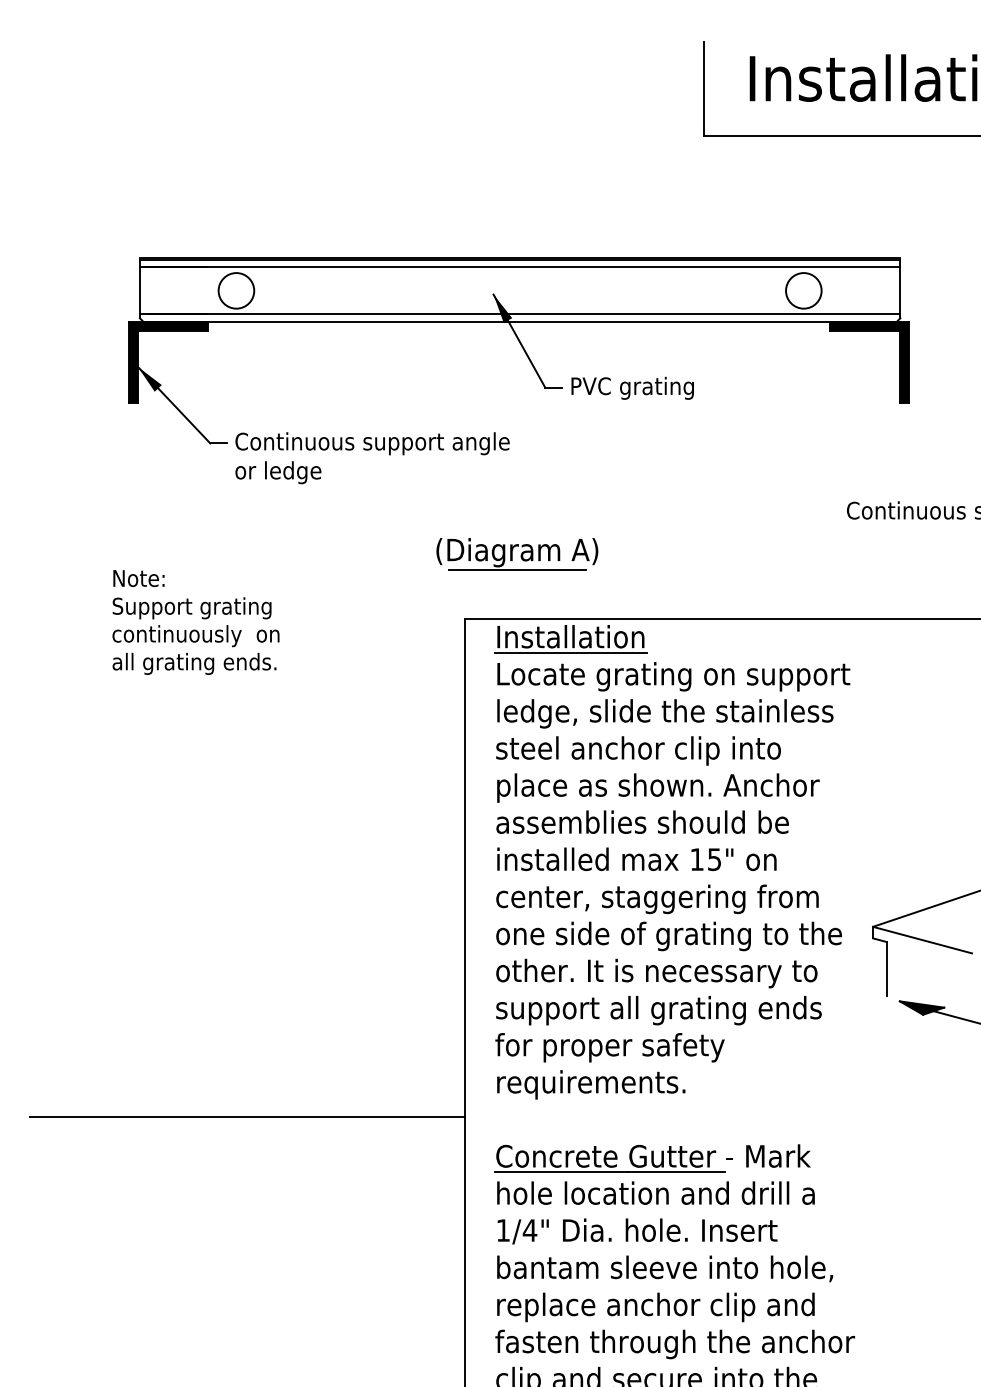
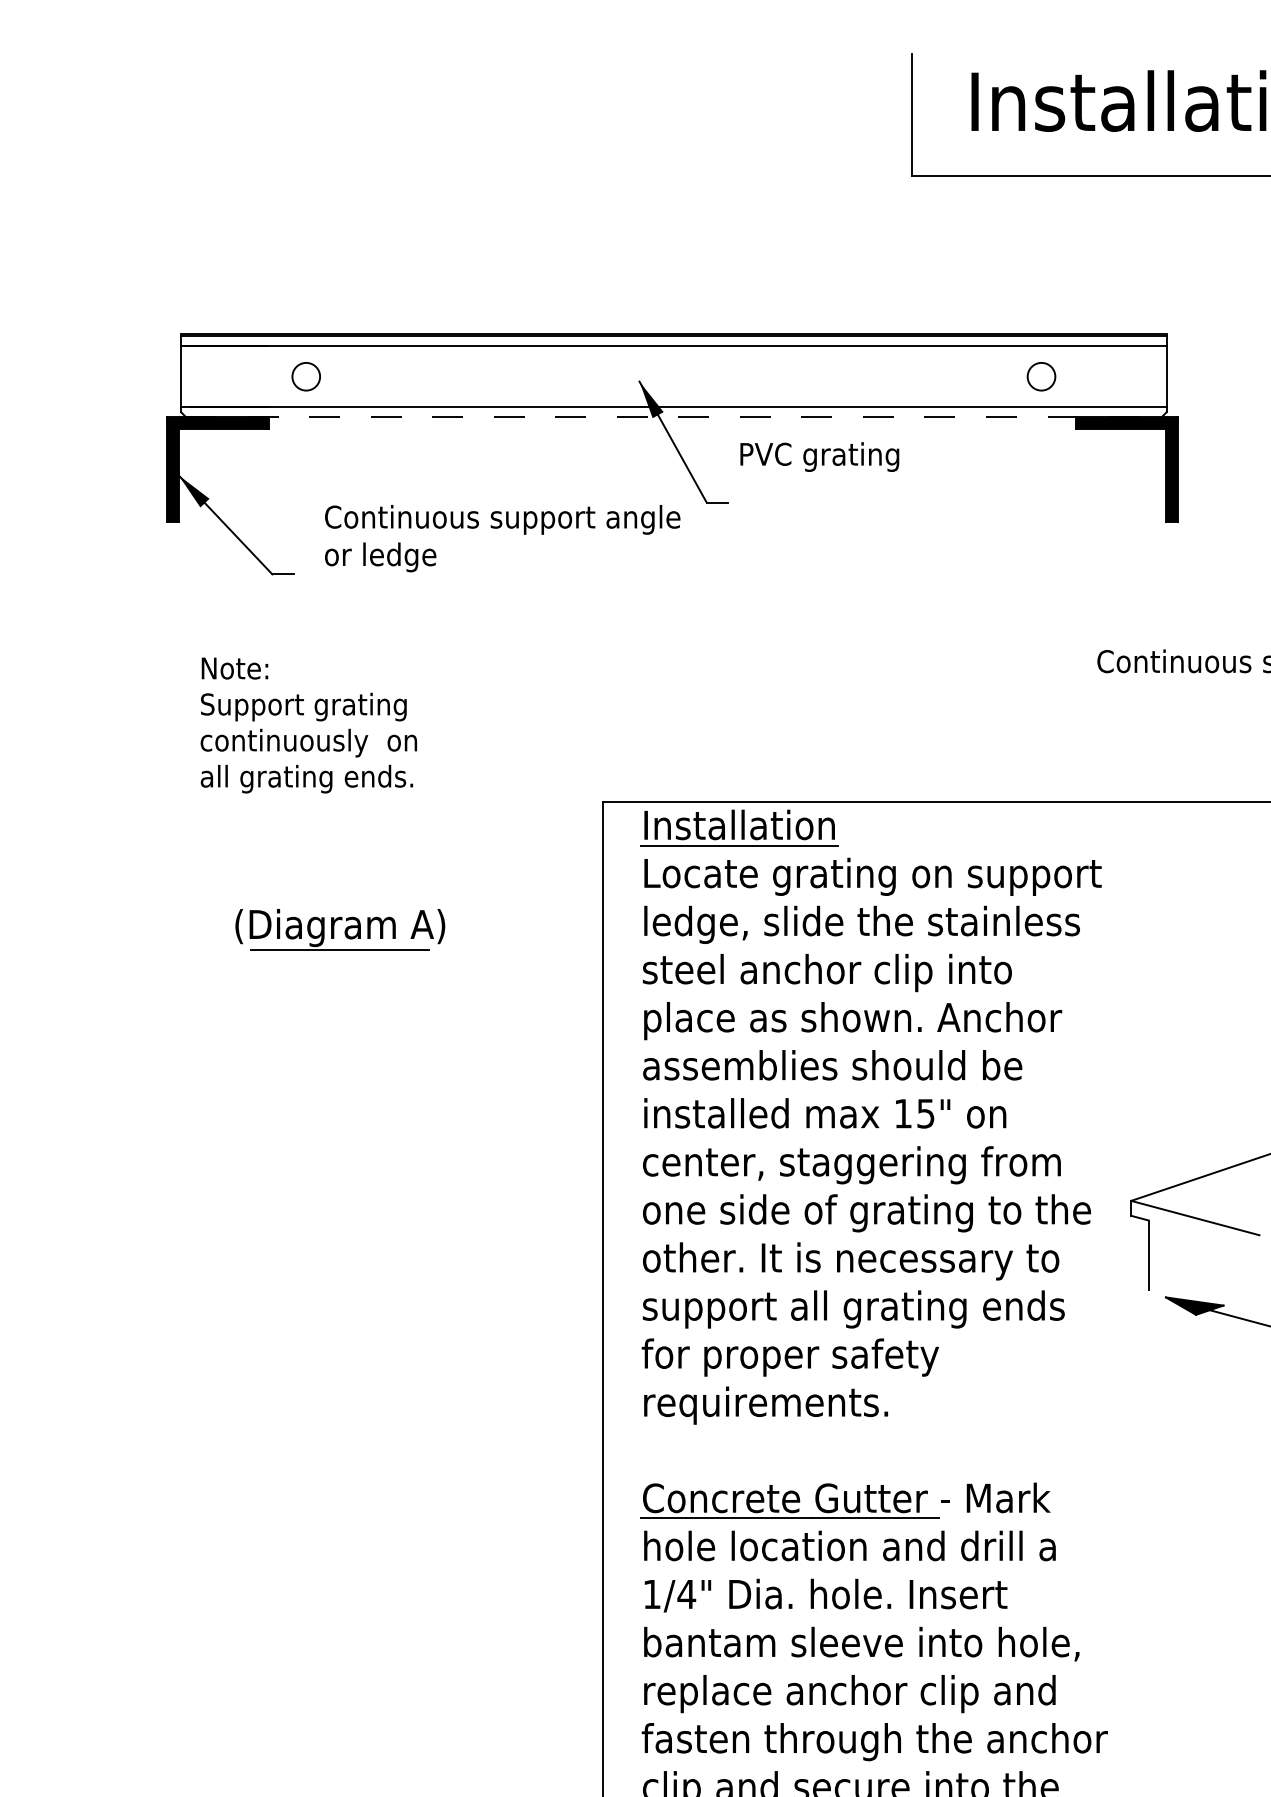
circle: (236, 290) -> (306, 376), size x0.6
circle: (803, 290) -> (1041, 376), size x0.6
line: (519, 322) -> (673, 417), solid -> dashed
text: (632, 387) -> (819, 456), moved
text: (372, 458) -> (502, 538), moved
part: (517, 553) -> (340, 929), moved
text: (195, 622) -> (308, 725), moved
line: (247, 1117) -> (320, 1447), removed

